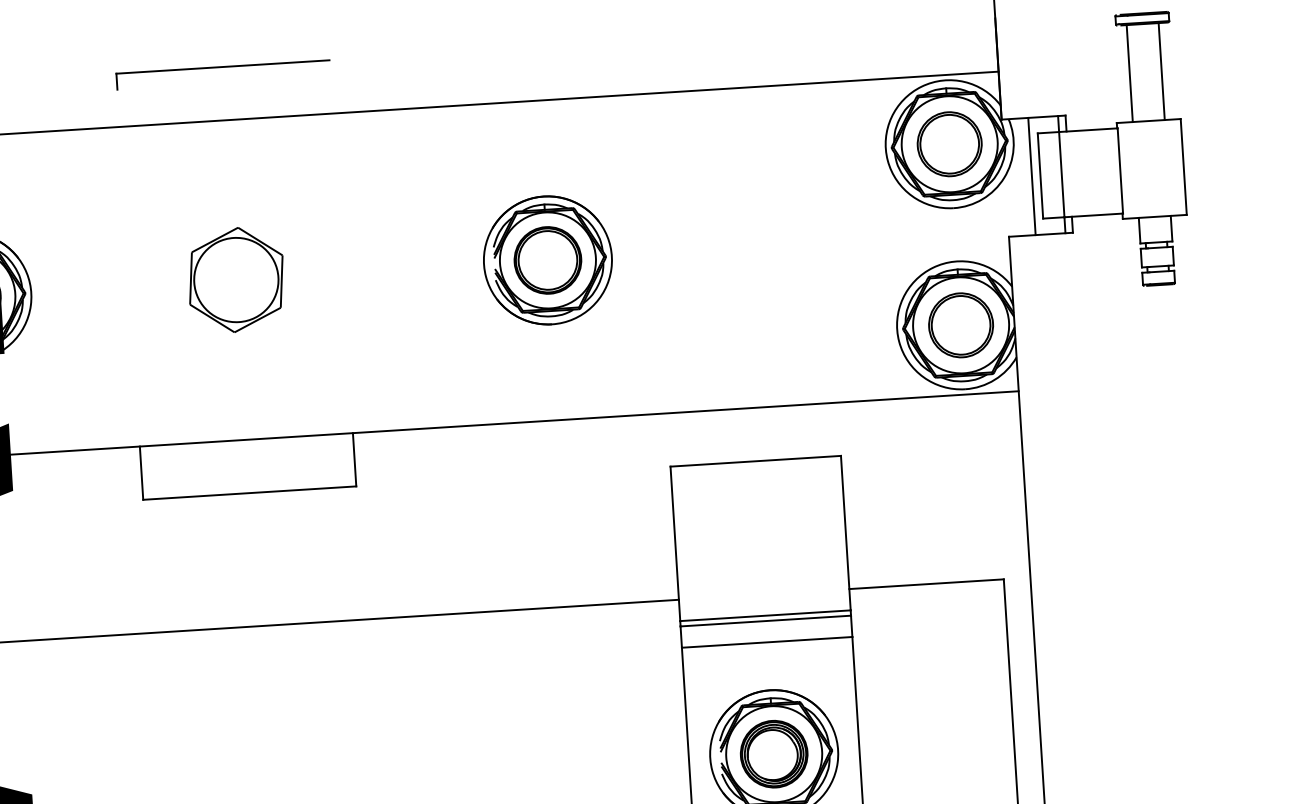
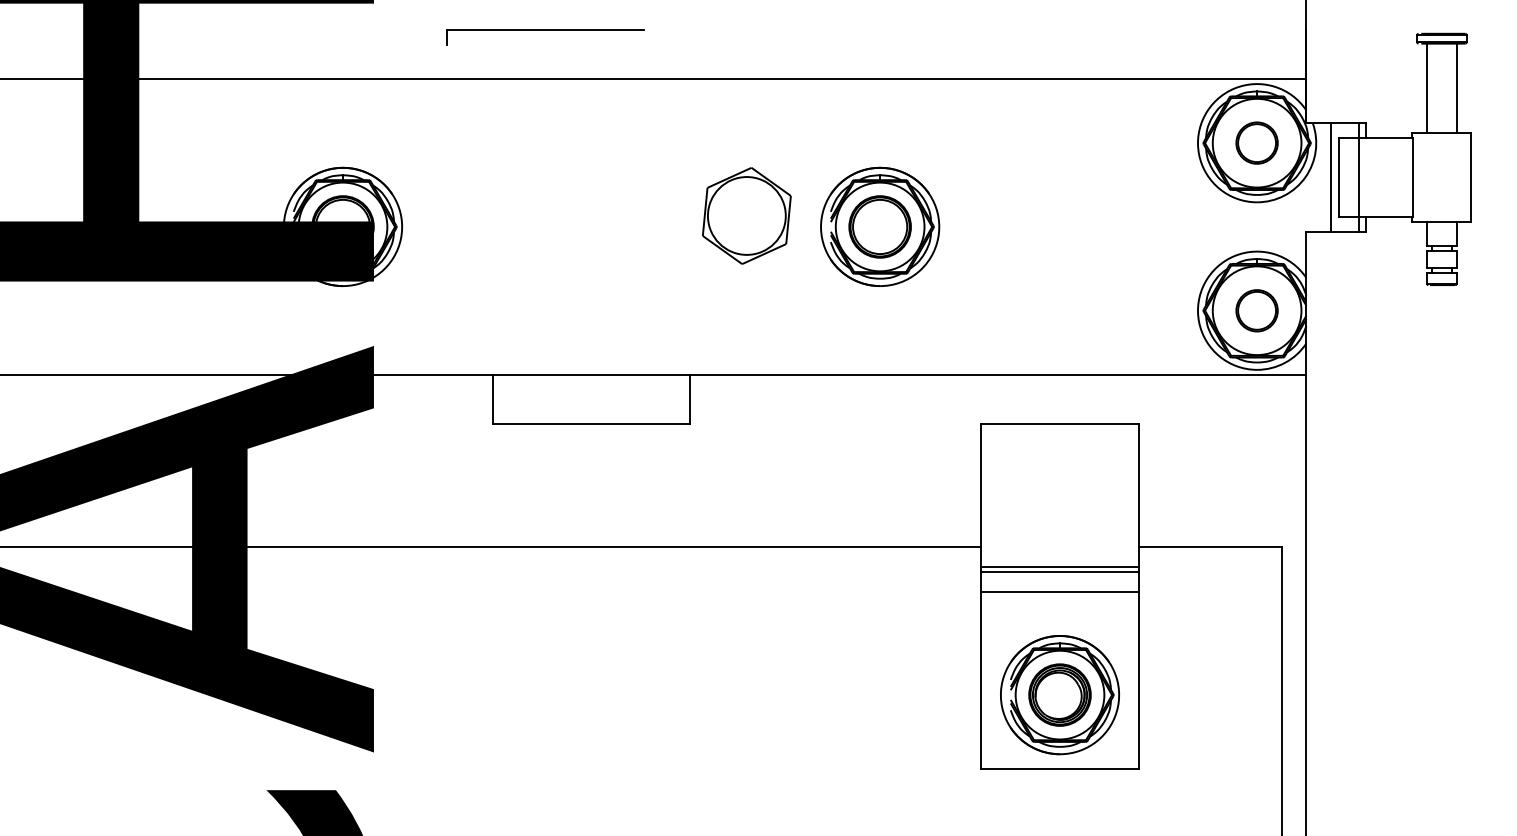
part: (222, 67) -> (545, 30), moved
part: (948, 143) -> (1256, 142), size x0.7
part: (235, 279) -> (746, 215), moved
part: (960, 325) -> (1256, 310), size x0.7

